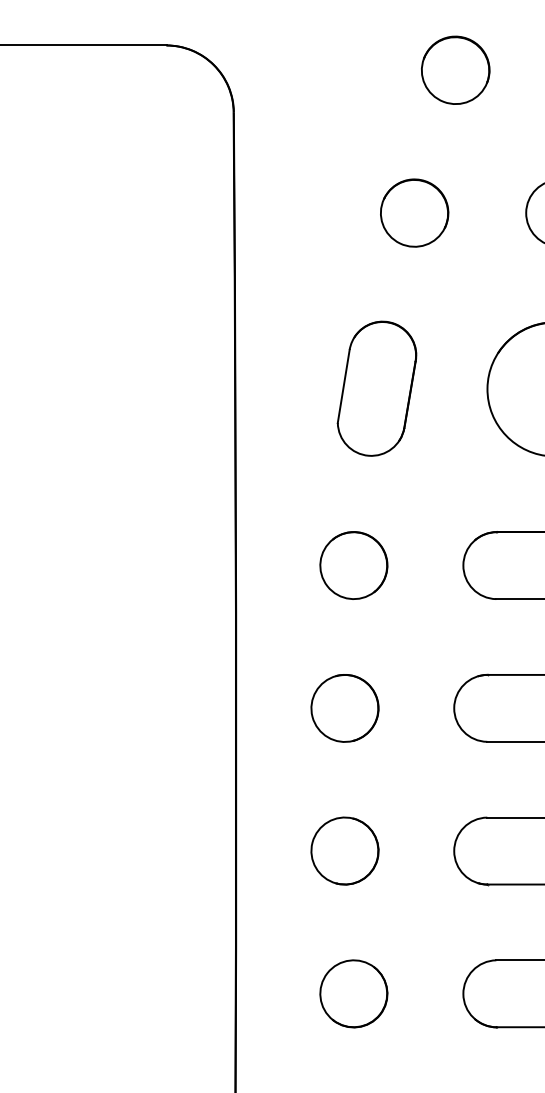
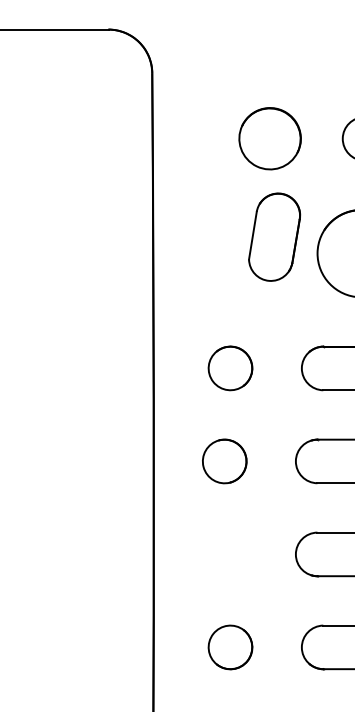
part: (455, 69) -> (296, 45), removed
part: (413, 212) -> (269, 138), size x1.4
part: (376, 387) -> (274, 236), moved
part: (344, 851) -> (224, 554), removed

